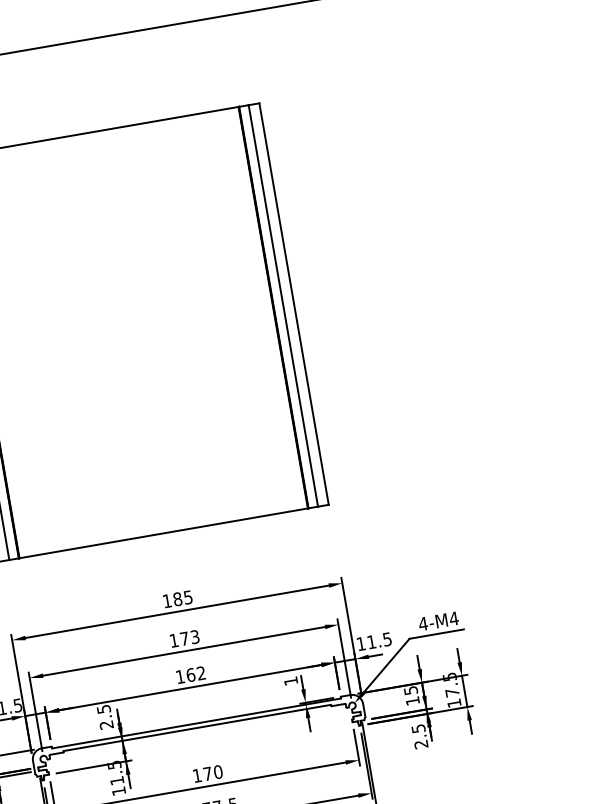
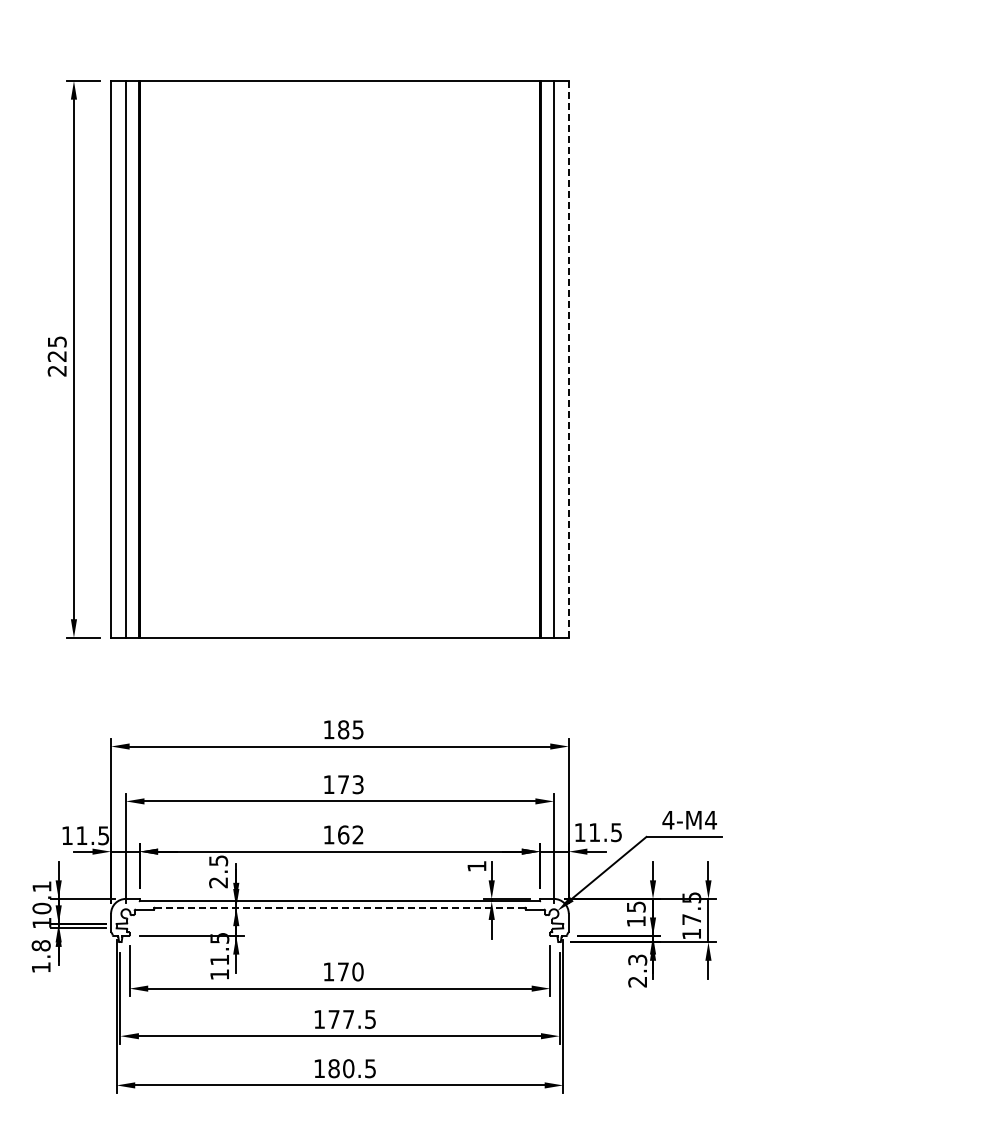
line: (293, 304) -> (568, 359), solid -> dashed
line: (196, 727) -> (339, 907), solid -> dashed
text: (418, 728) -> (637, 959), 2.5 -> 2.3

